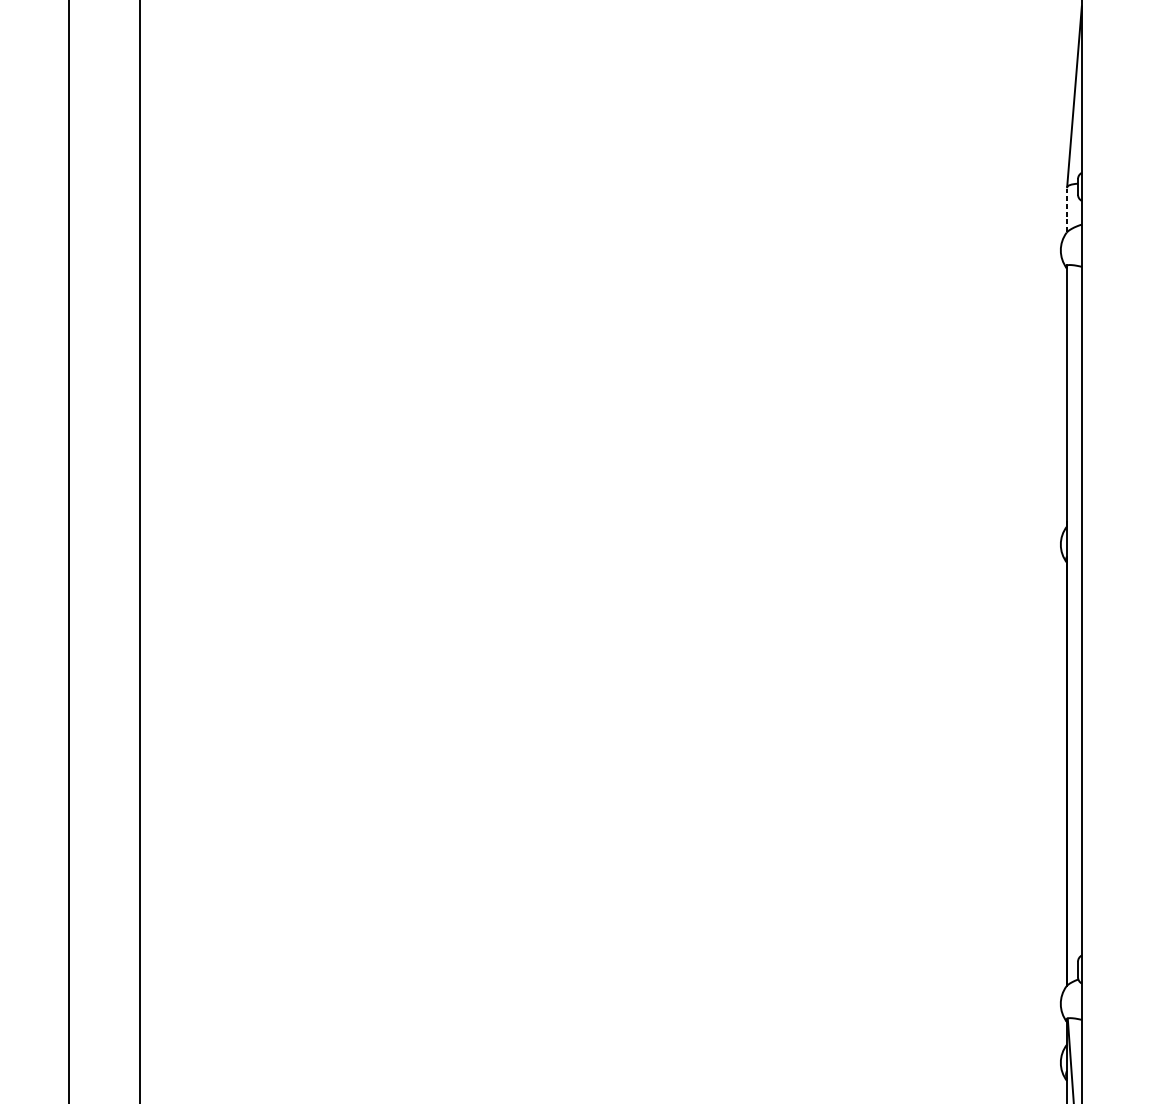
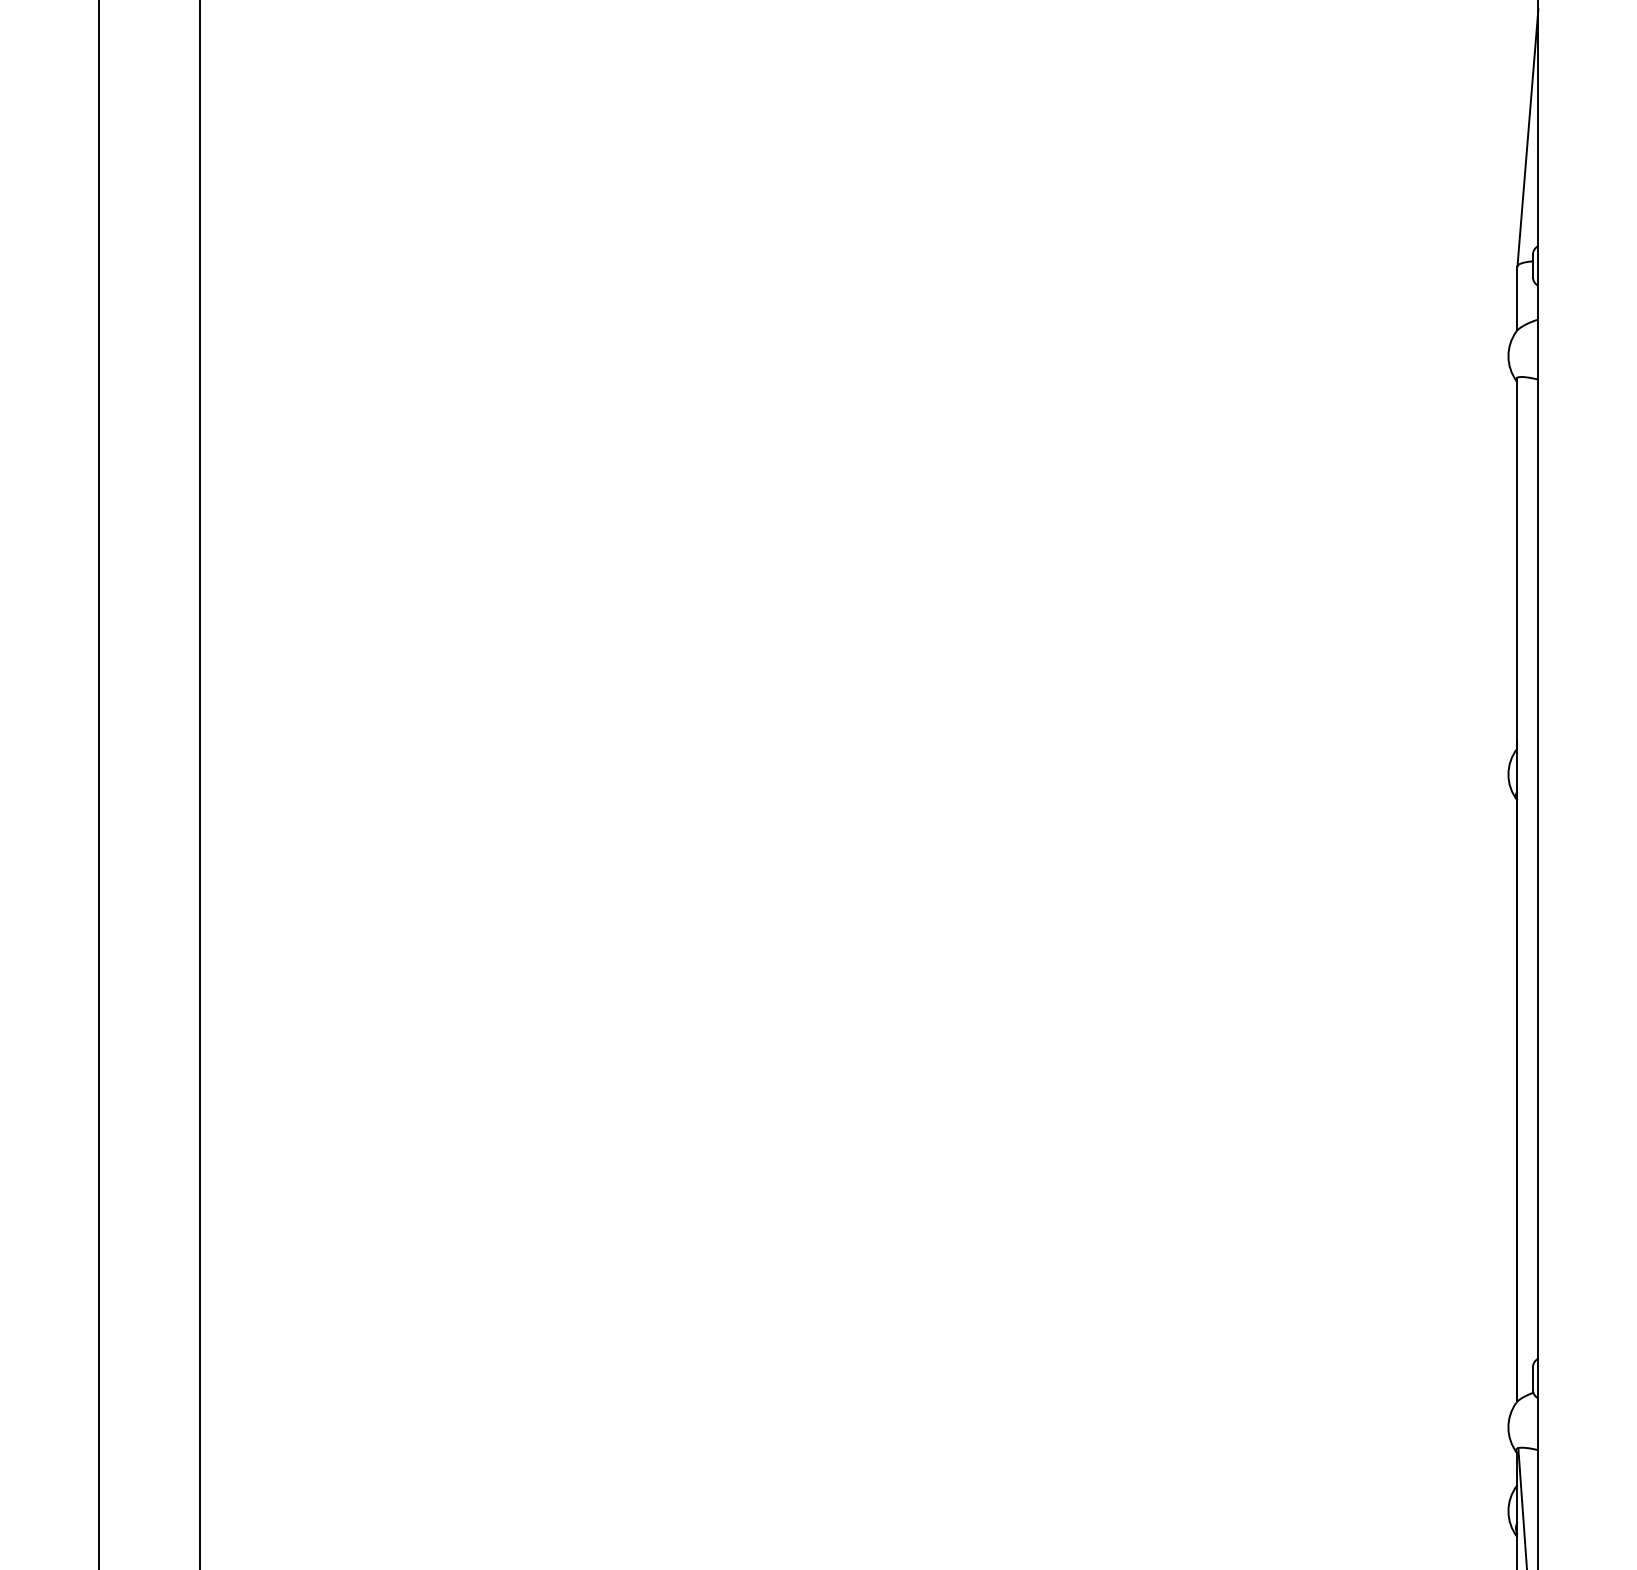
line: (1067, 209) -> (1517, 298), dashed -> solid

